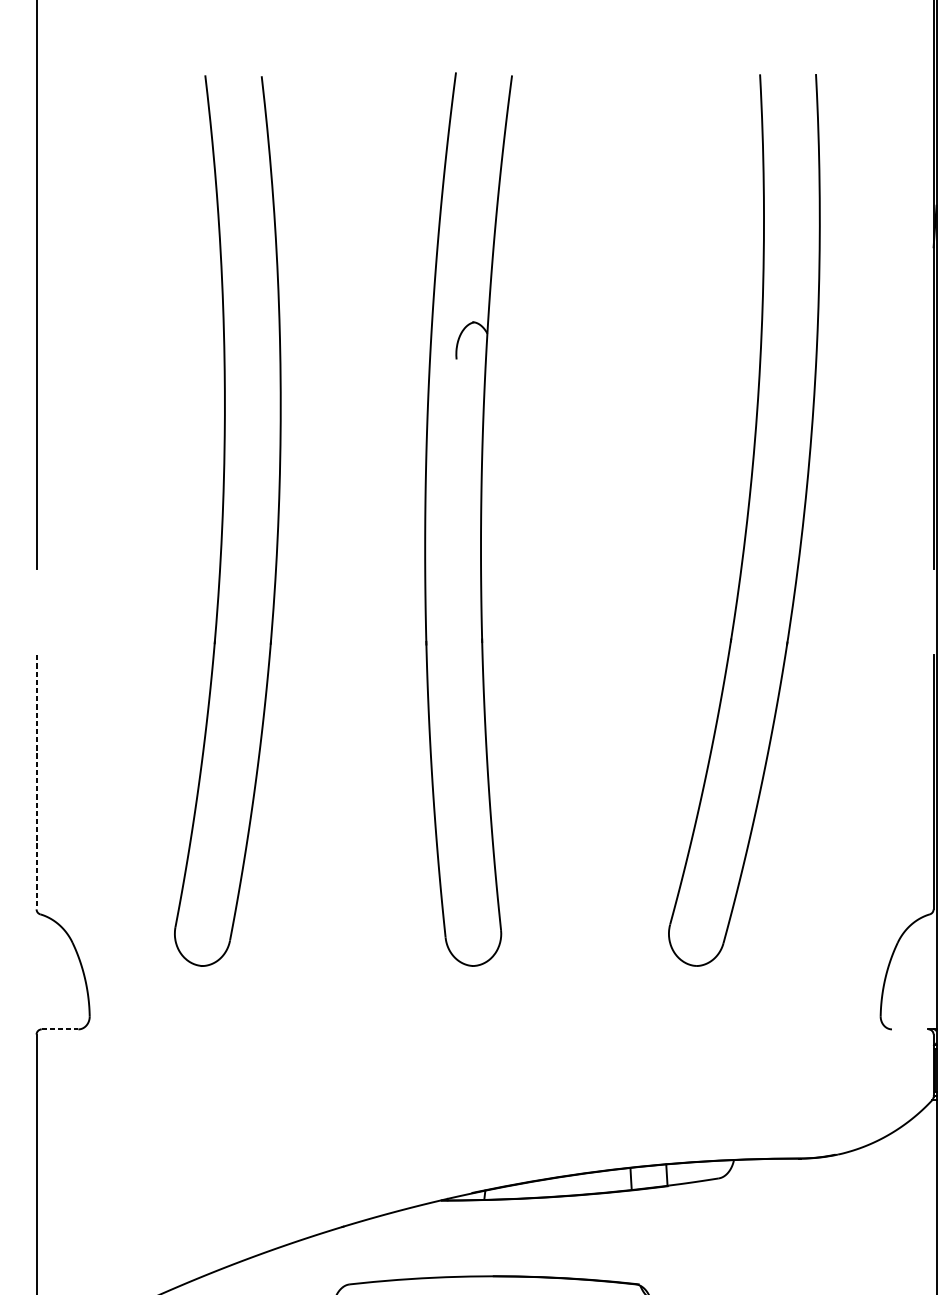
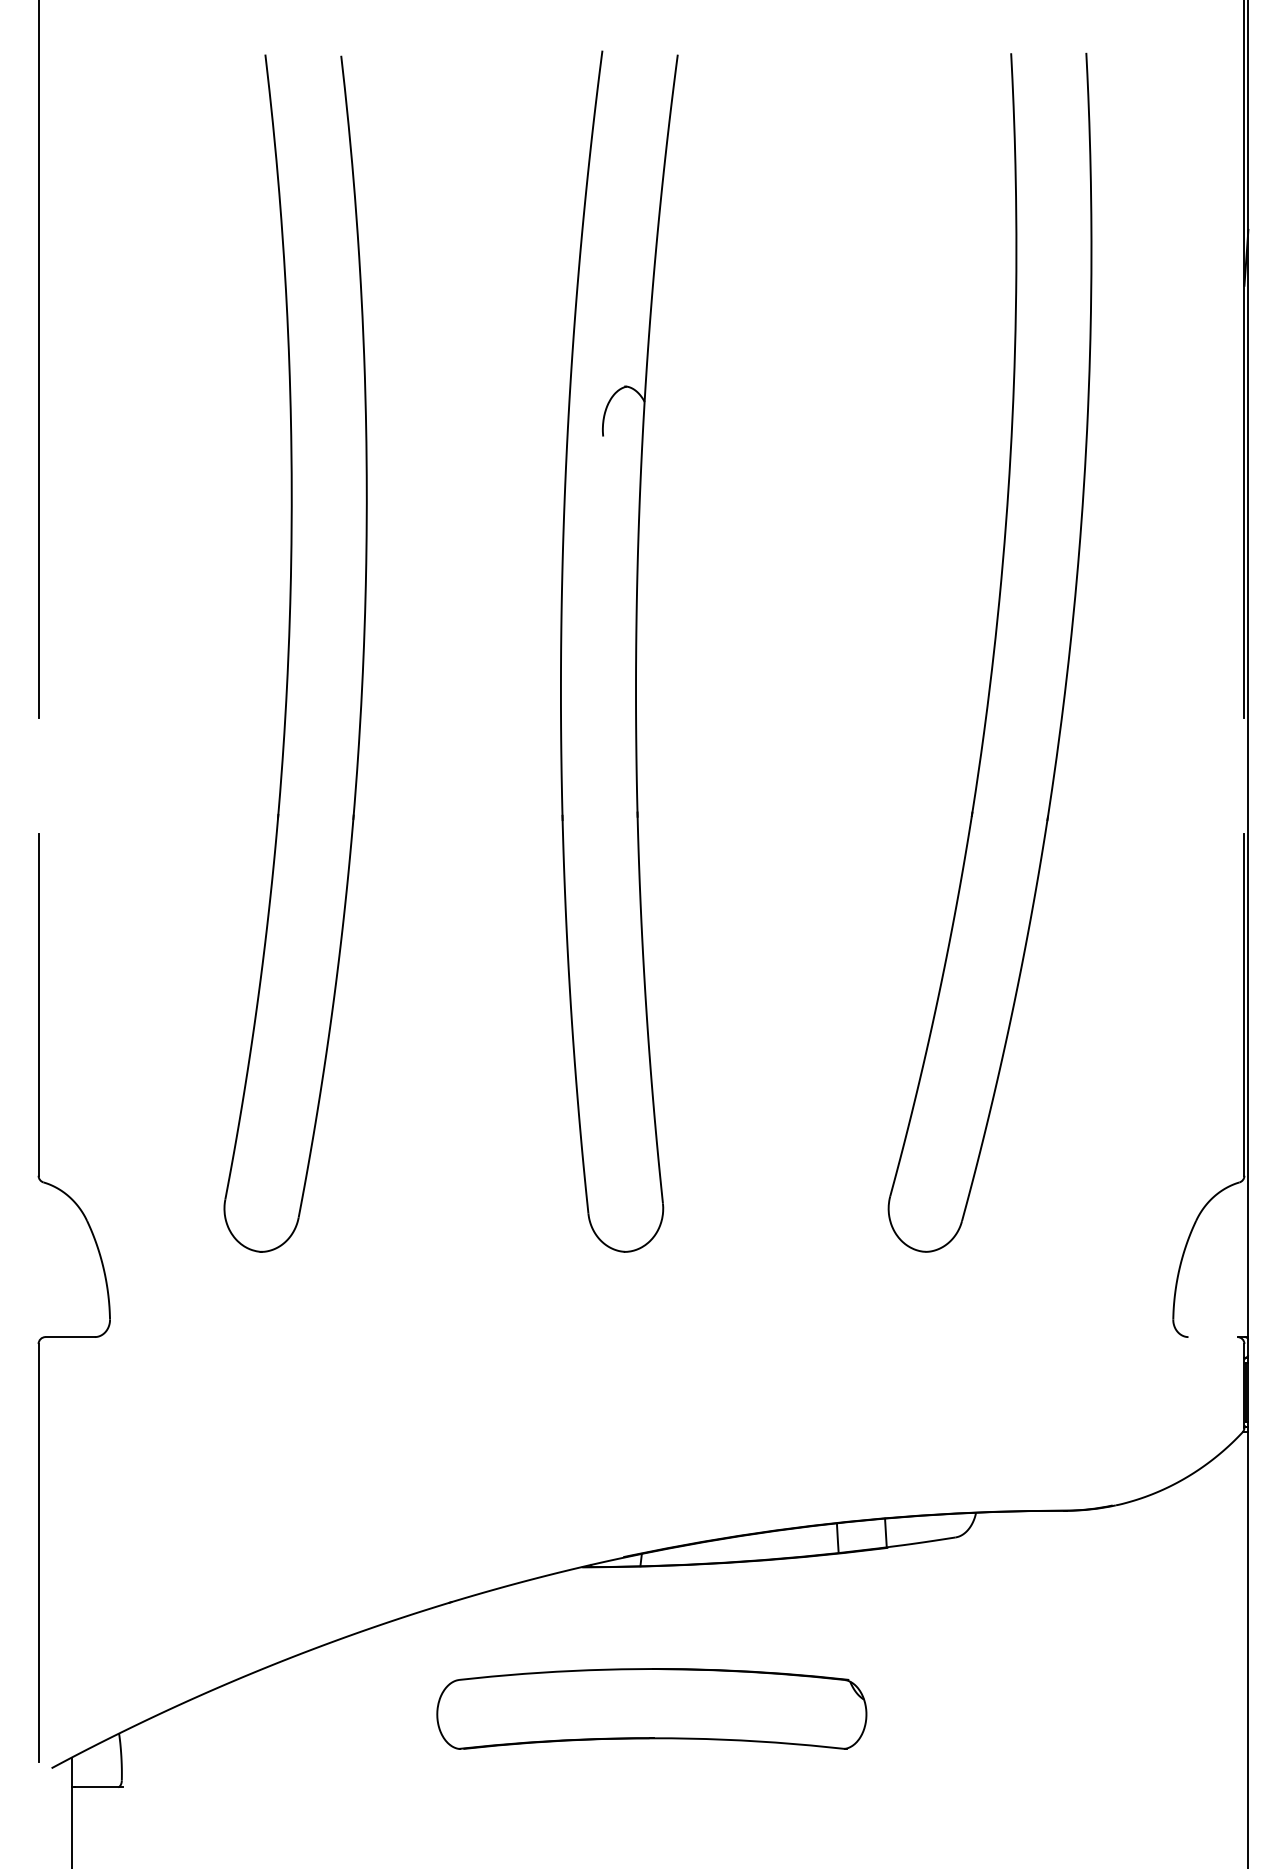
line: (36, 781) -> (38, 1004), dashed -> solid
line: (60, 1029) -> (70, 1337), dashed -> solid

